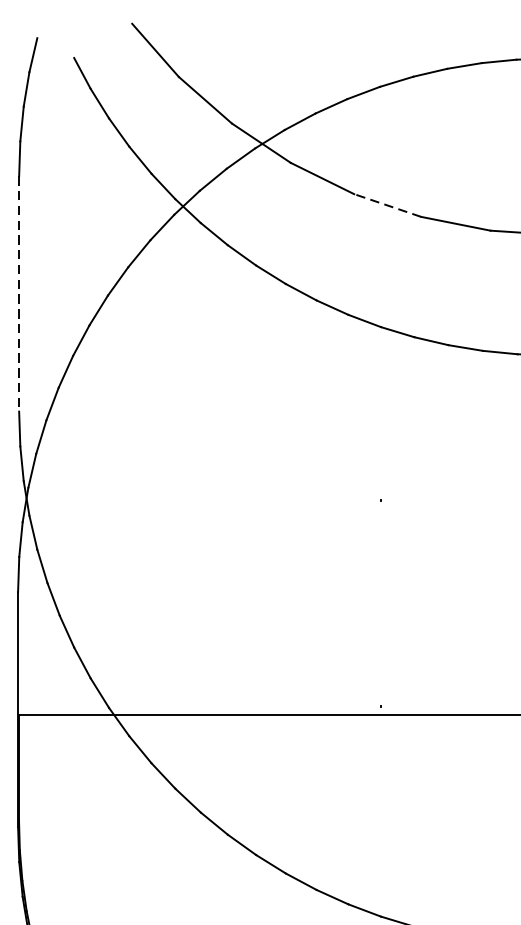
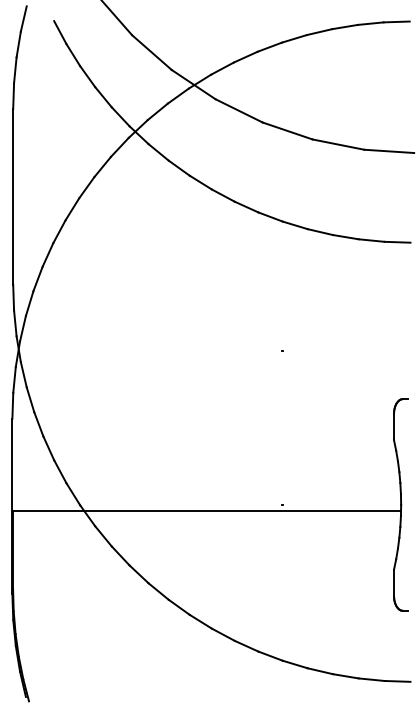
line: (387, 204) -> (287, 130), dashed -> solid
line: (19, 293) -> (13, 196), dashed -> solid

